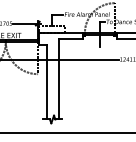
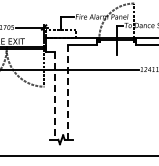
line: (58, 79) -> (68, 92), solid -> dashed
line: (46, 81) -> (54, 95), solid -> dashed

